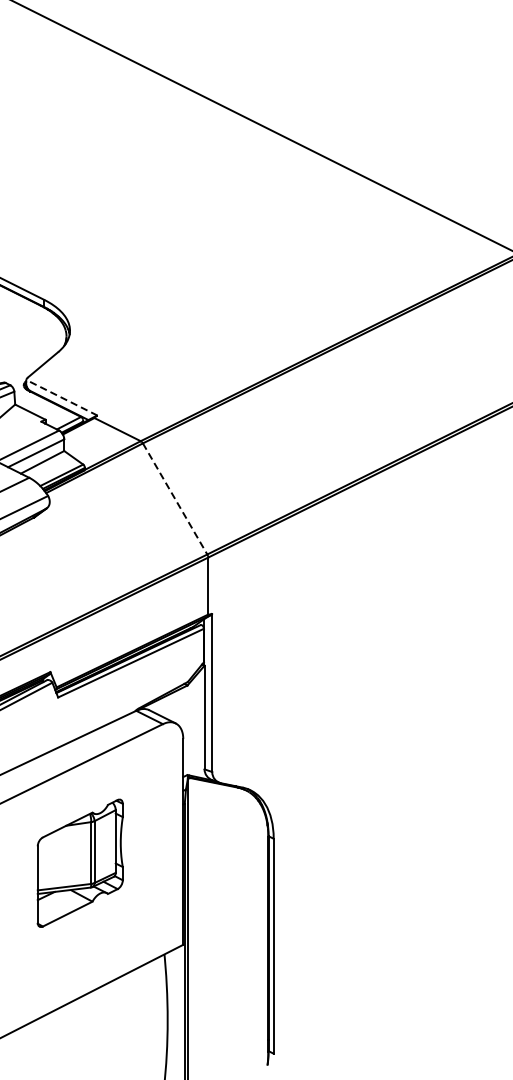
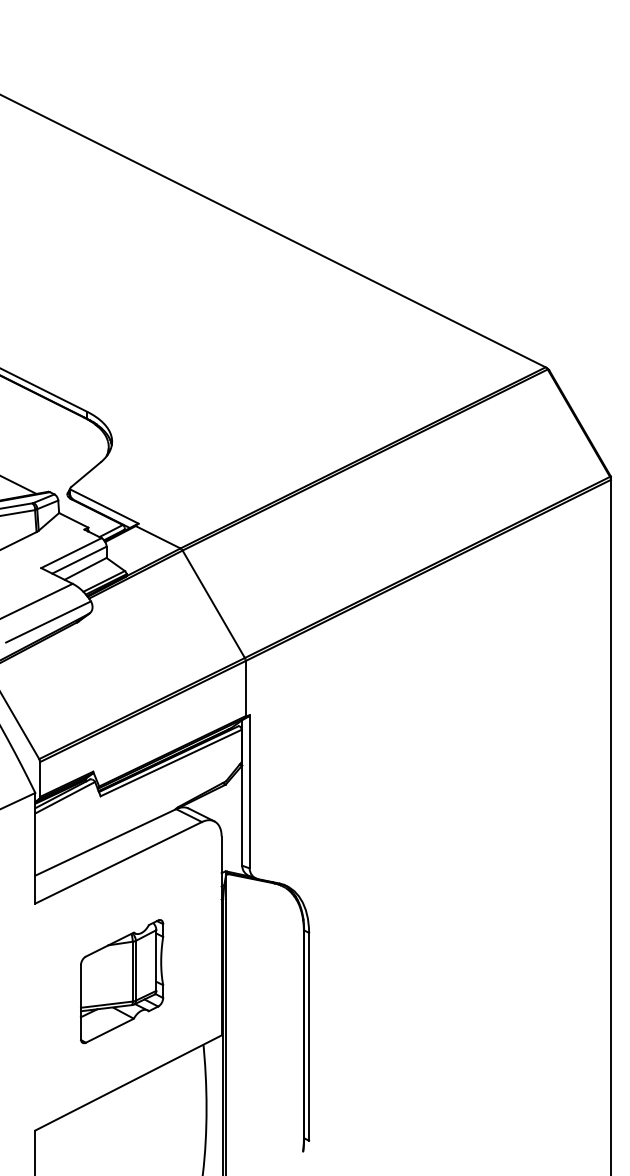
line: (62, 397) -> (104, 506), dashed -> solid
line: (175, 499) -> (214, 604), dashed -> solid
part: (80, 863) -> (122, 981), moved

